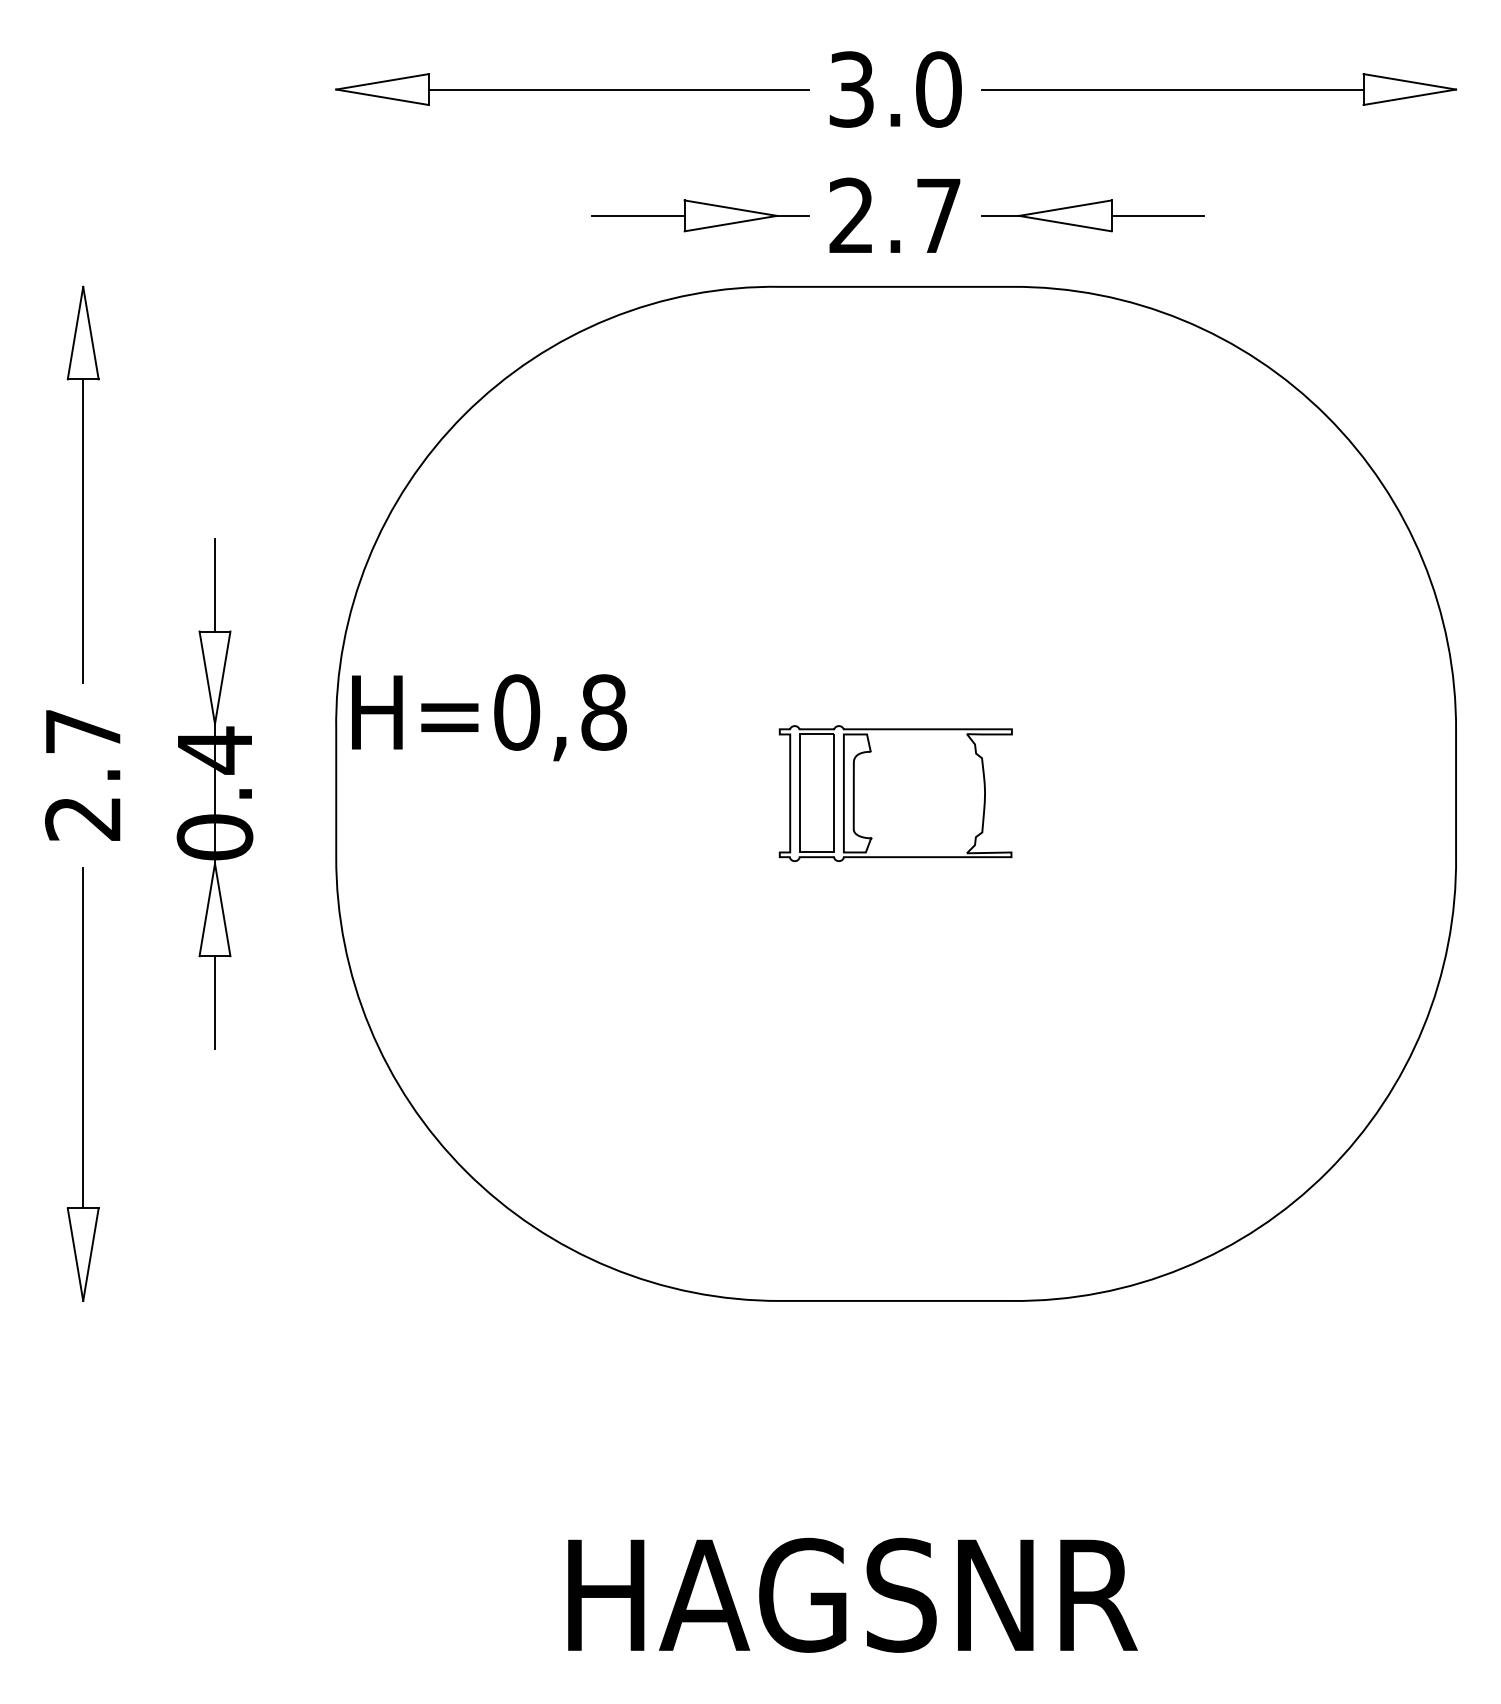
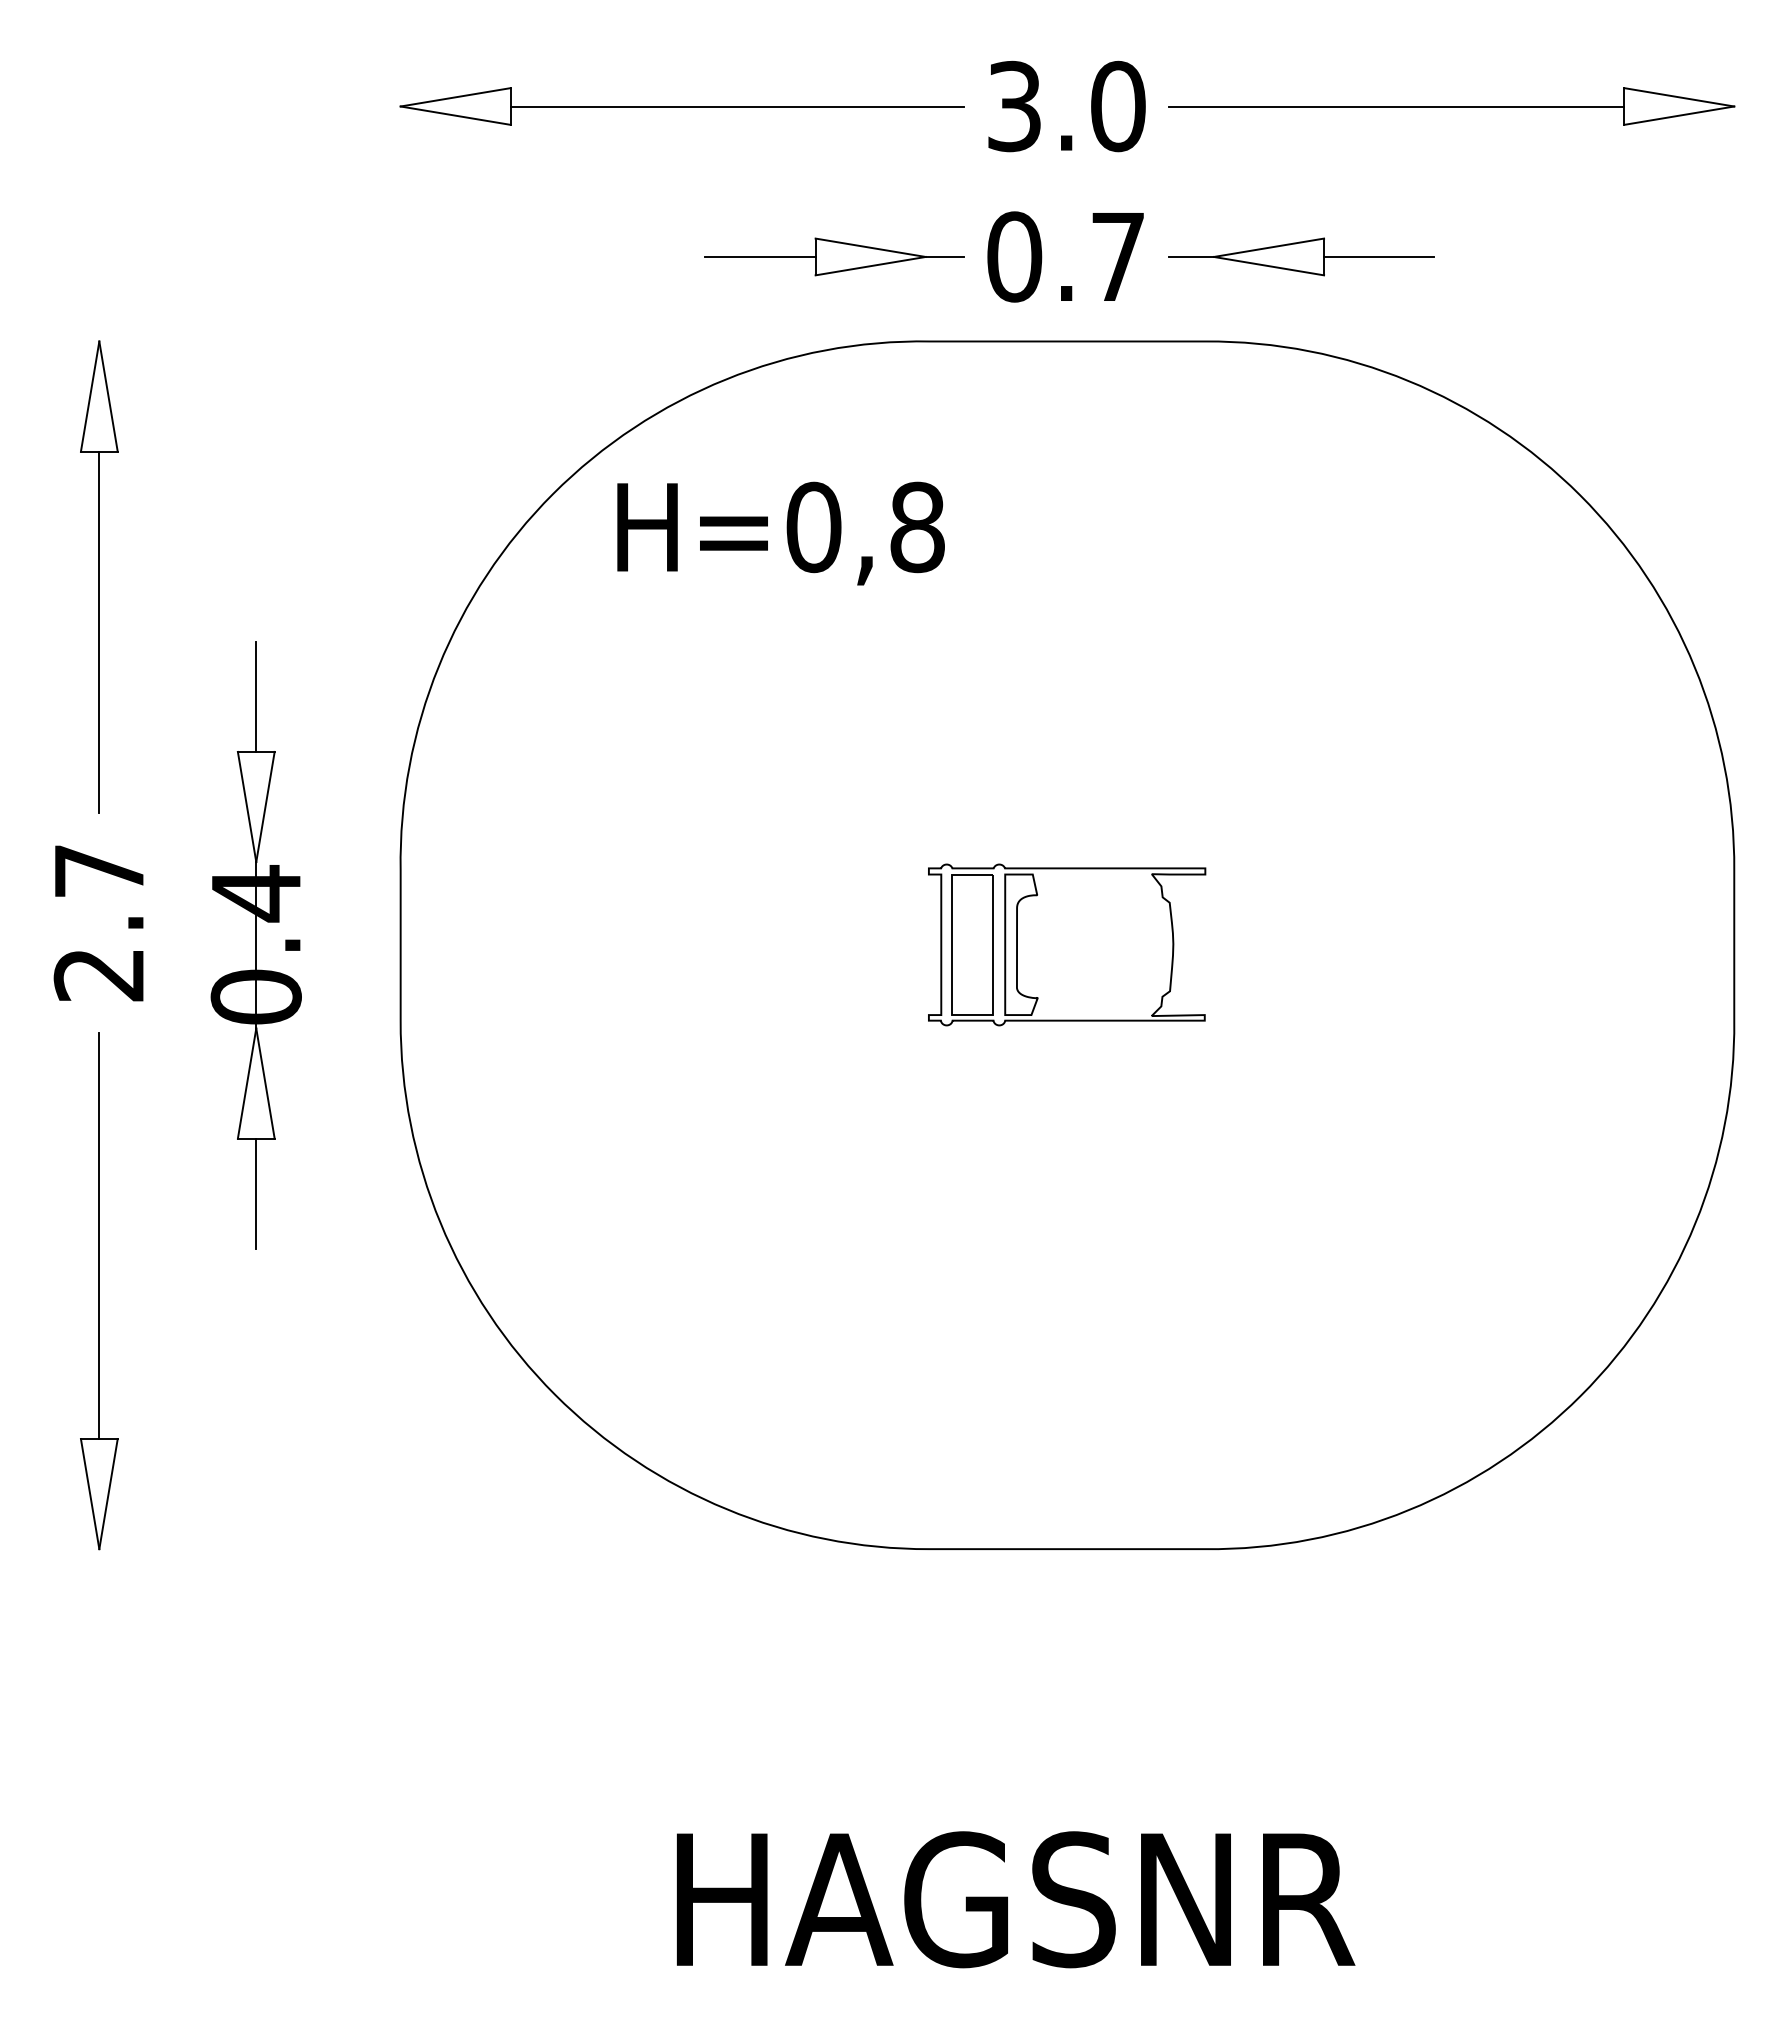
text: (851, 215) -> (1014, 256), 2.7 -> 0.7
text: (488, 717) -> (780, 533), moved

